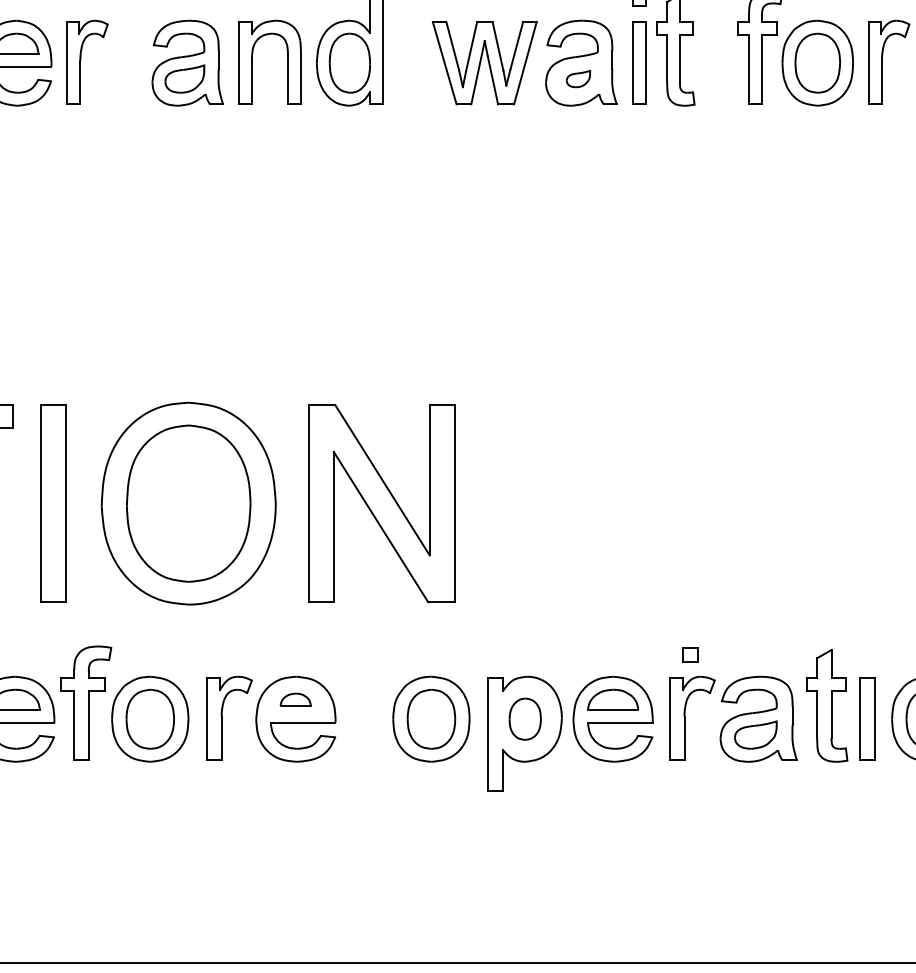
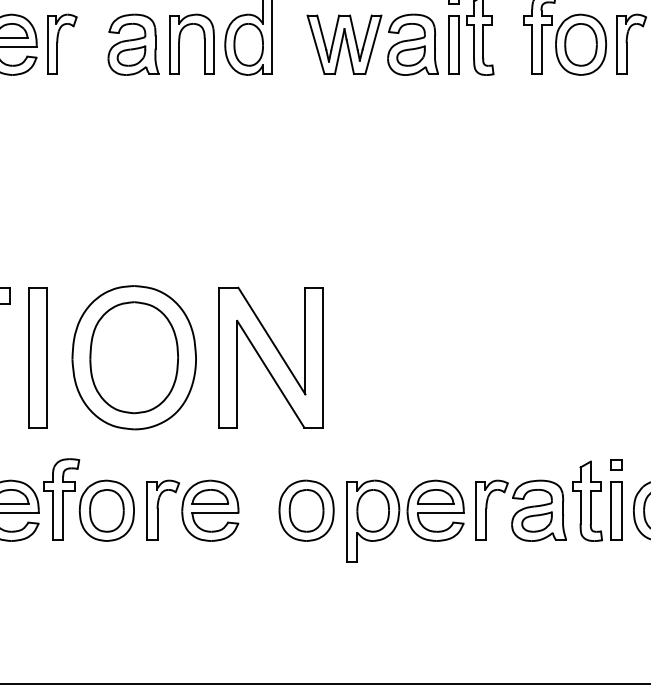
part: (578, 78) -> (411, 55), size x1.67
part: (690, 654) -> (616, 464), moved
part: (295, 699) -> (210, 496), size x1.67
part: (525, 718) -> (373, 510), size x1.43

